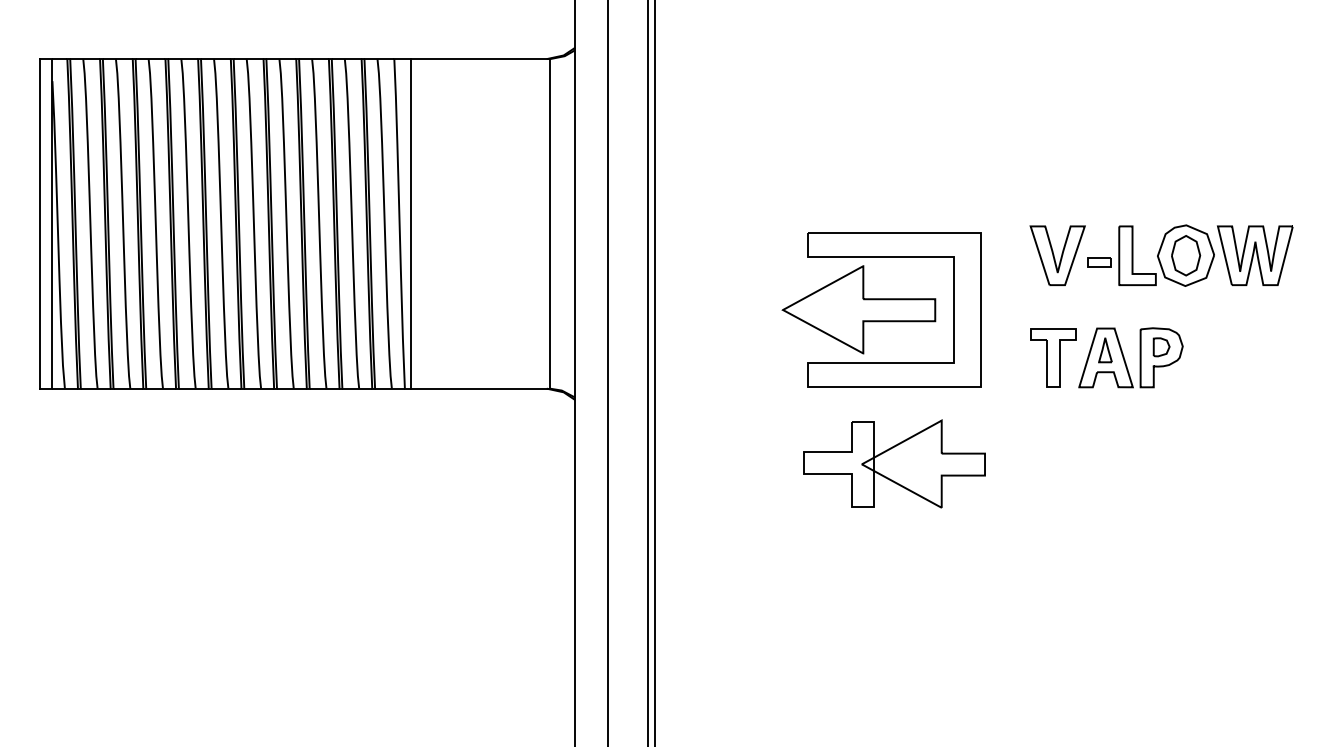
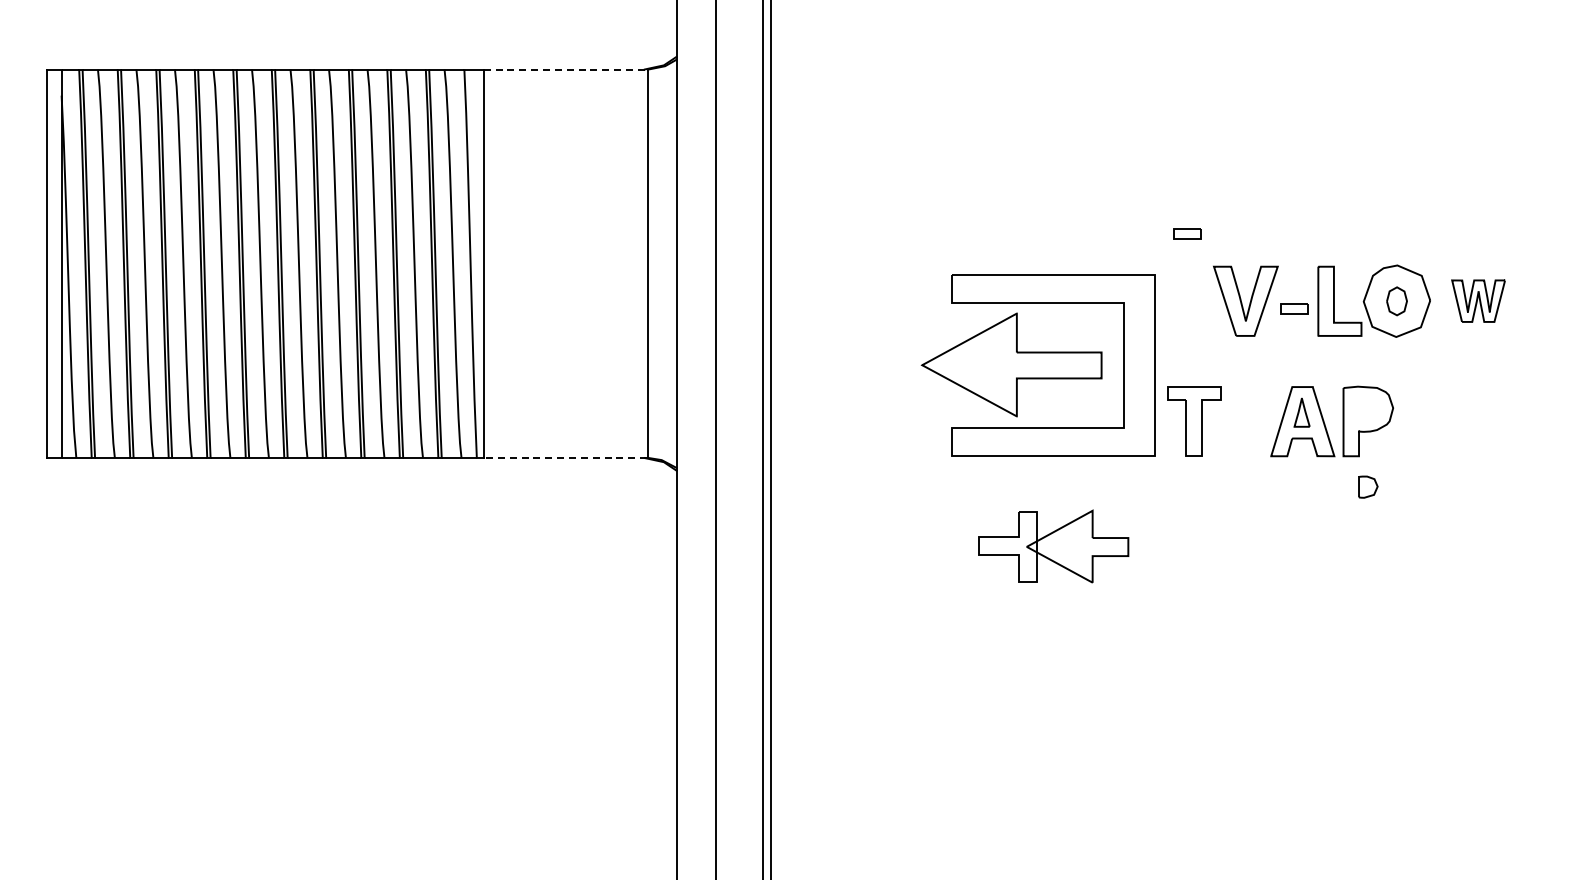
line: (480, 58) -> (565, 69), solid -> dashed
part: (1008, 198) -> (1187, 233), added
part: (1185, 255) -> (1396, 301), size x0.6
part: (1255, 255) -> (1478, 300), size x0.6
part: (1161, 346) -> (1368, 486), moved
part: (1054, 357) -> (1194, 421), moved
line: (480, 388) -> (565, 457), solid -> dashed
part: (894, 463) -> (1053, 546), size x0.7

